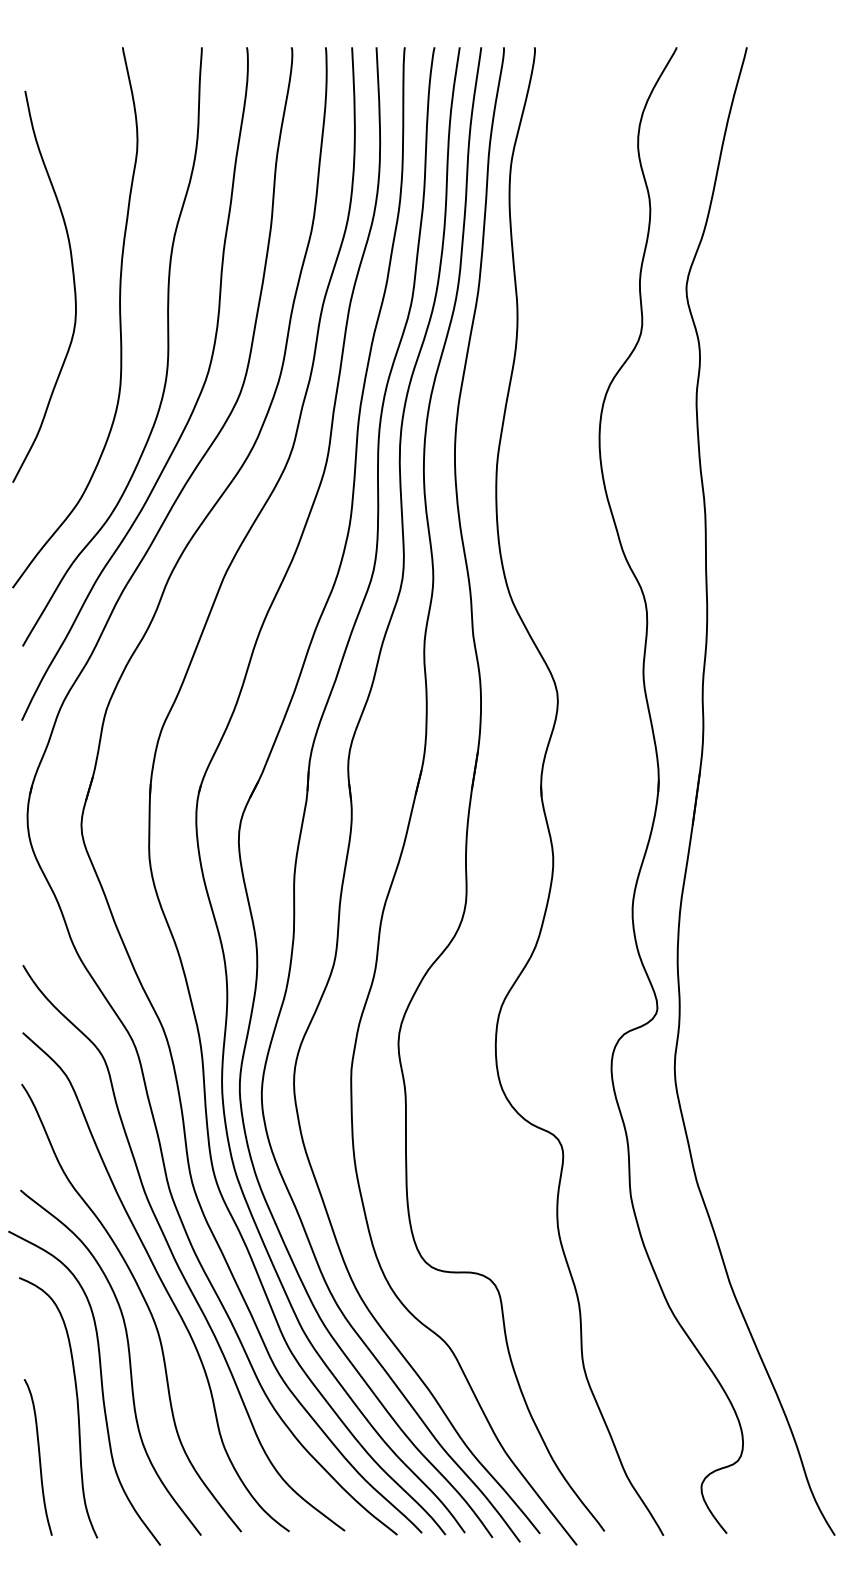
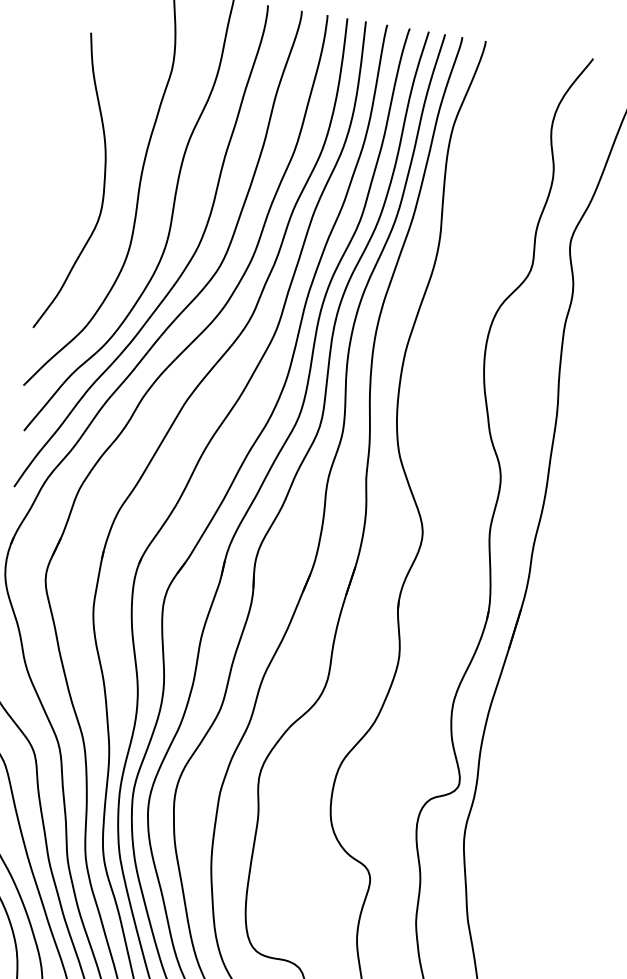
curve: (73, 286) -> (103, 186), moved

